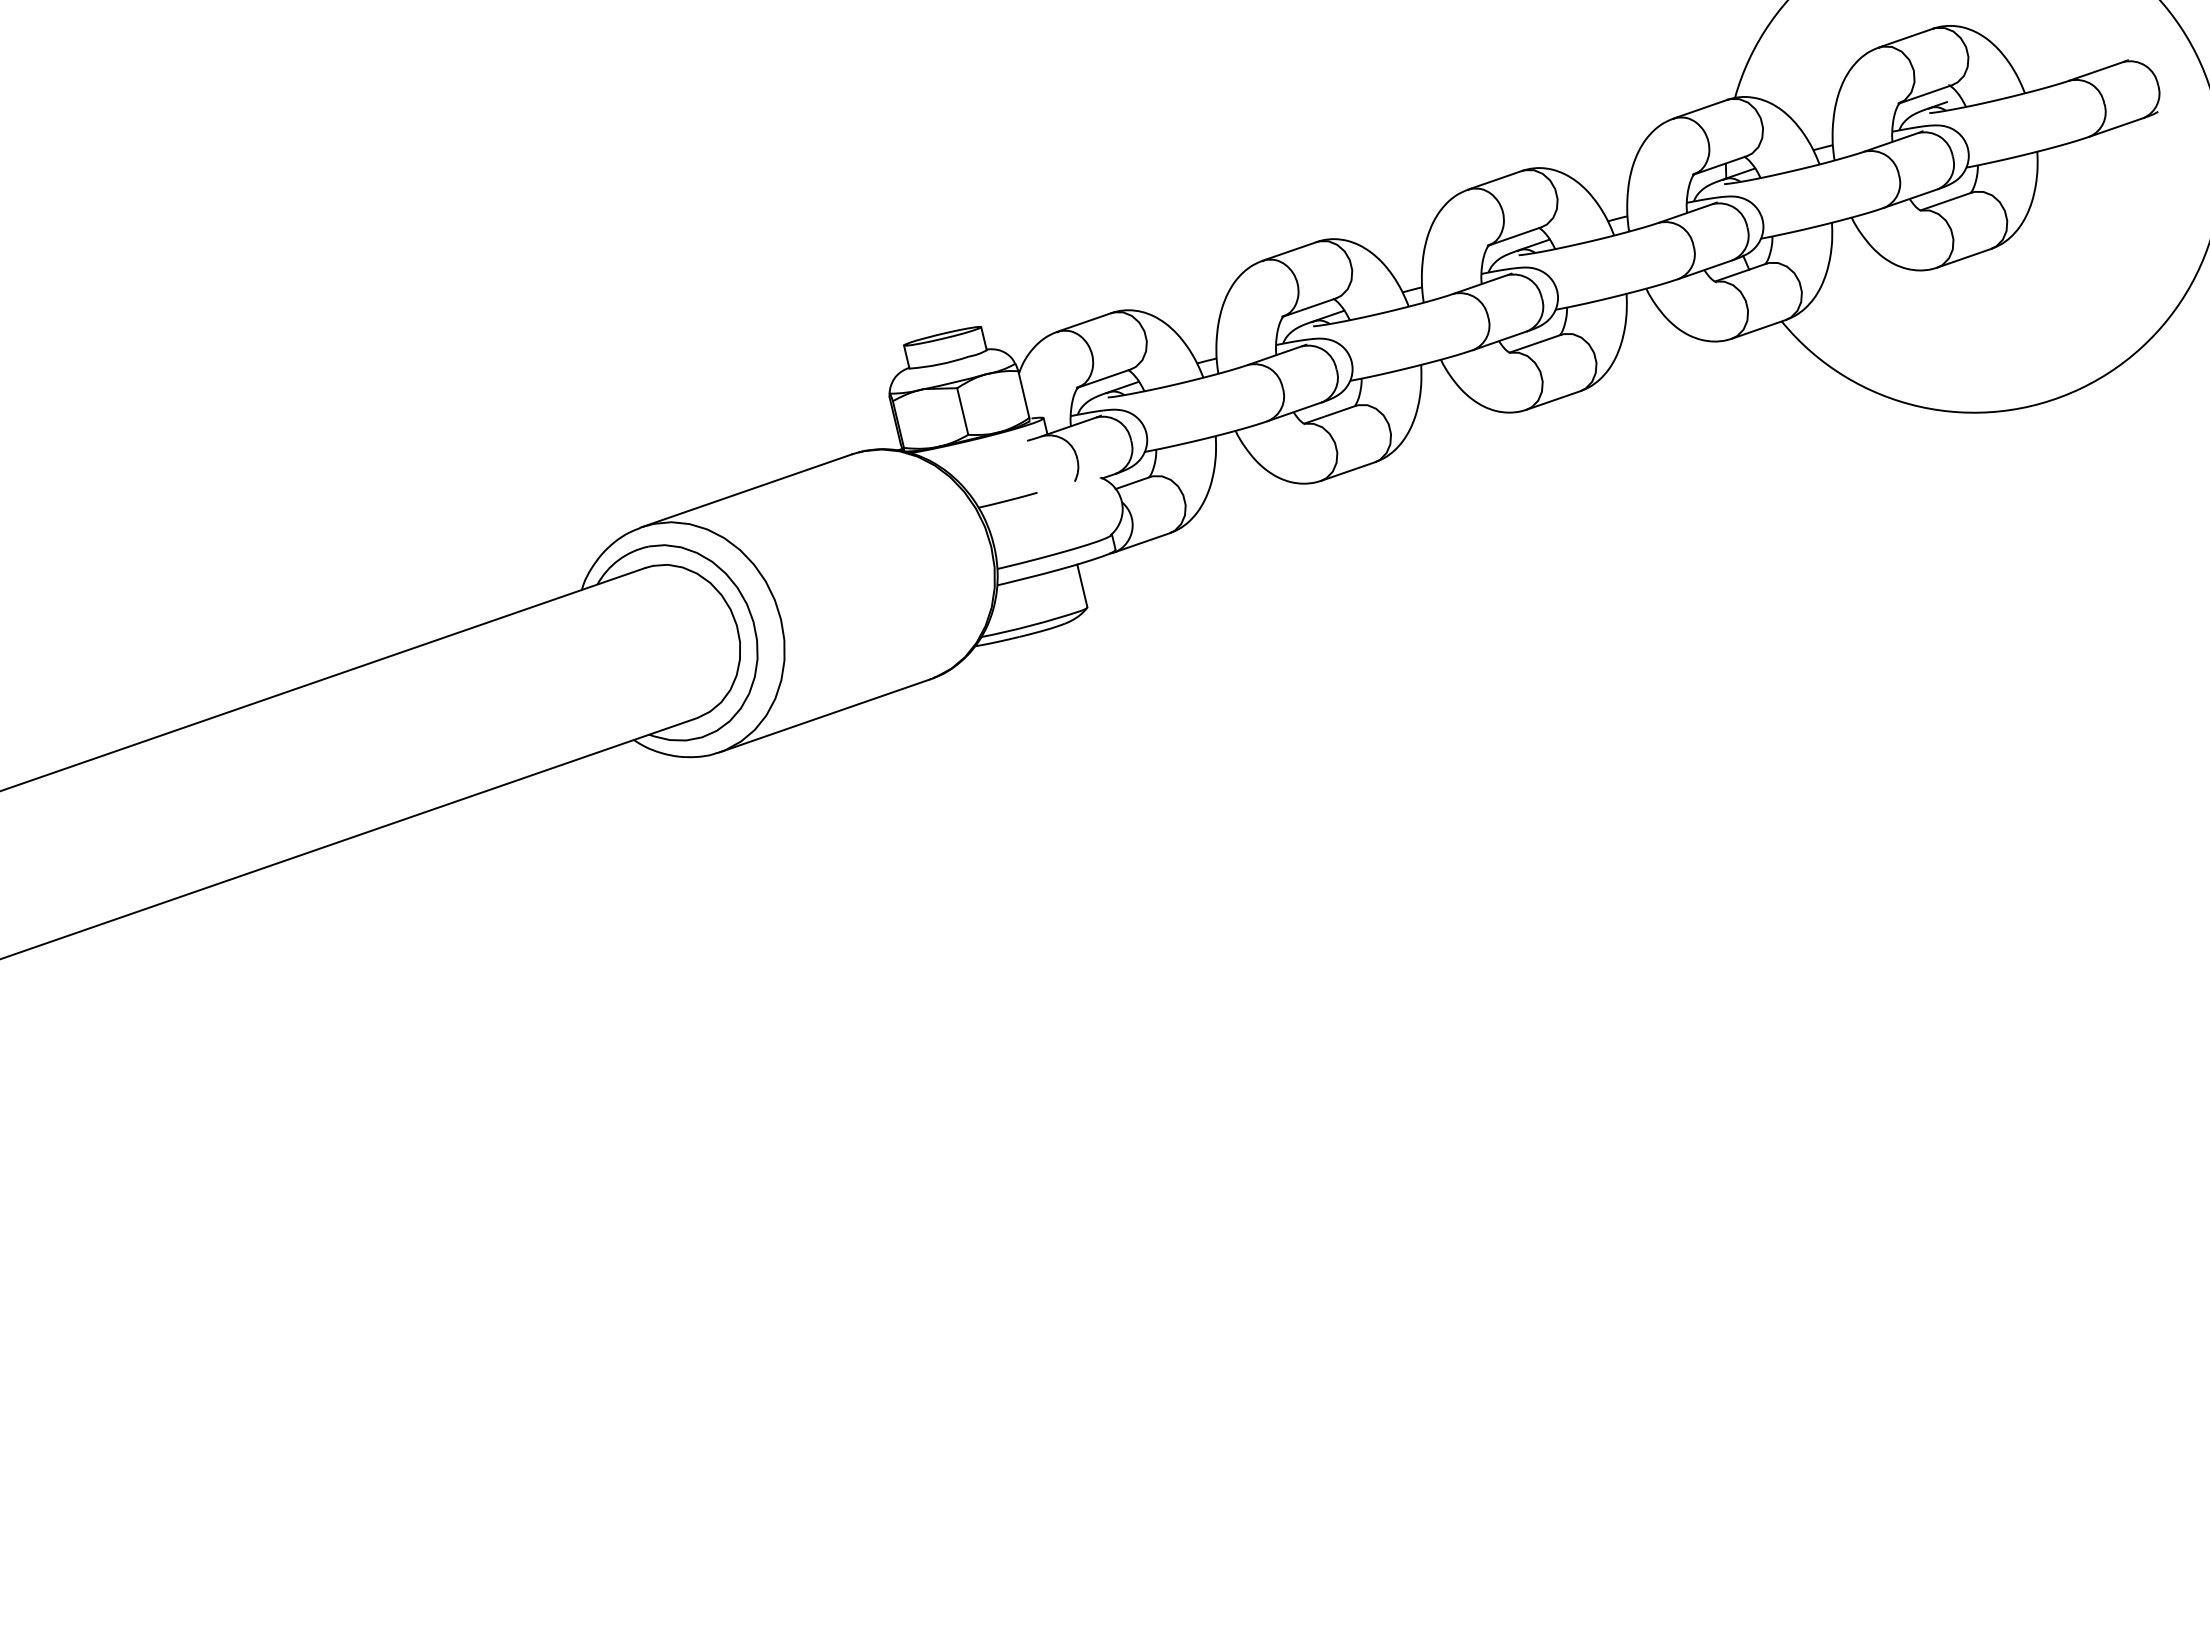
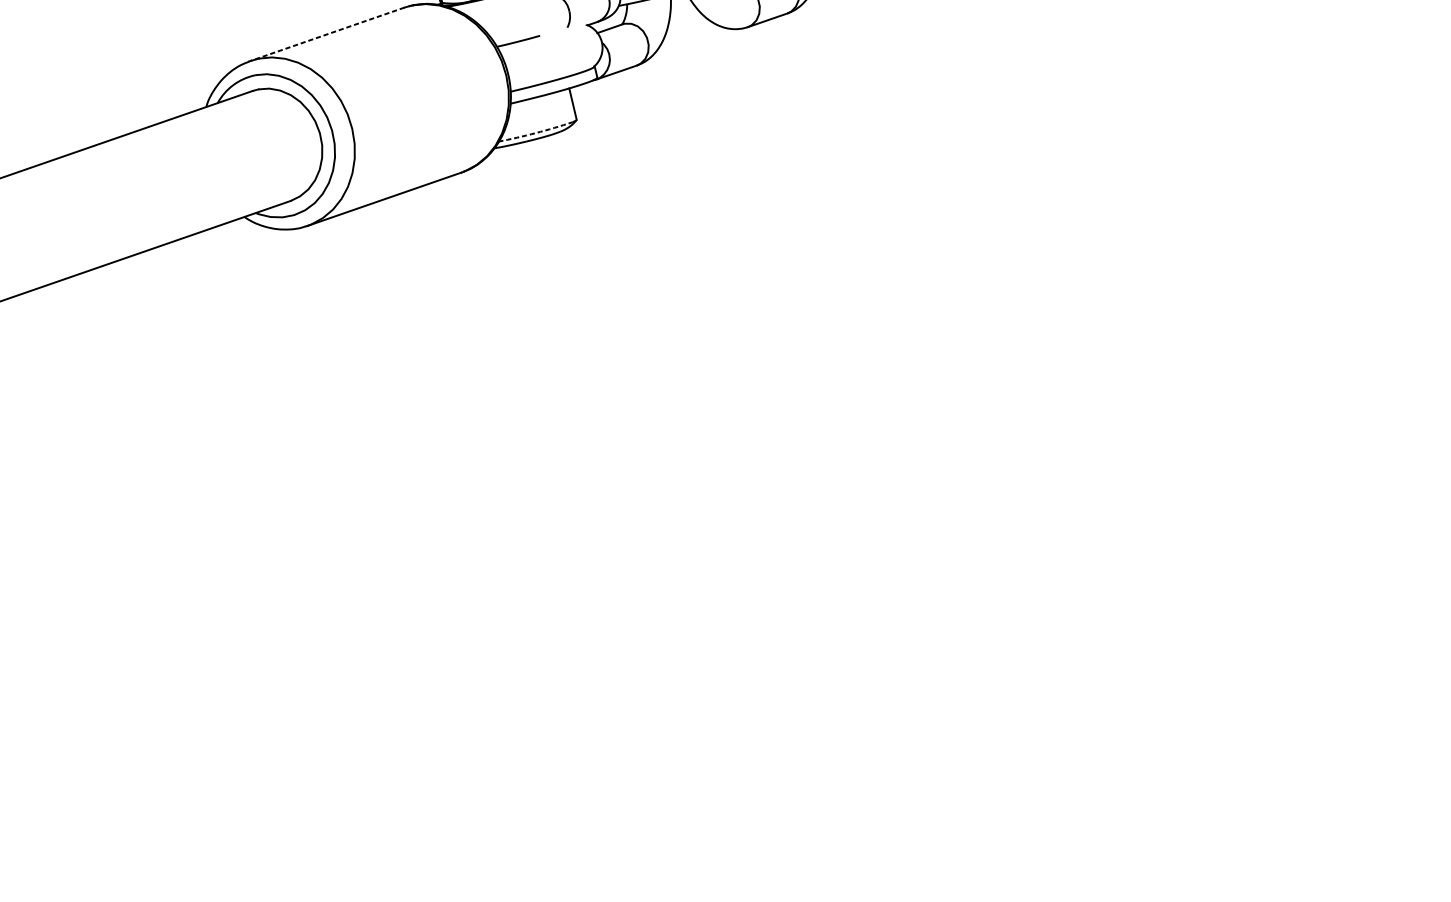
line: (746, 490) -> (326, 34), solid -> dashed
arc: (1031, 625) -> (535, 133), solid -> dashed

